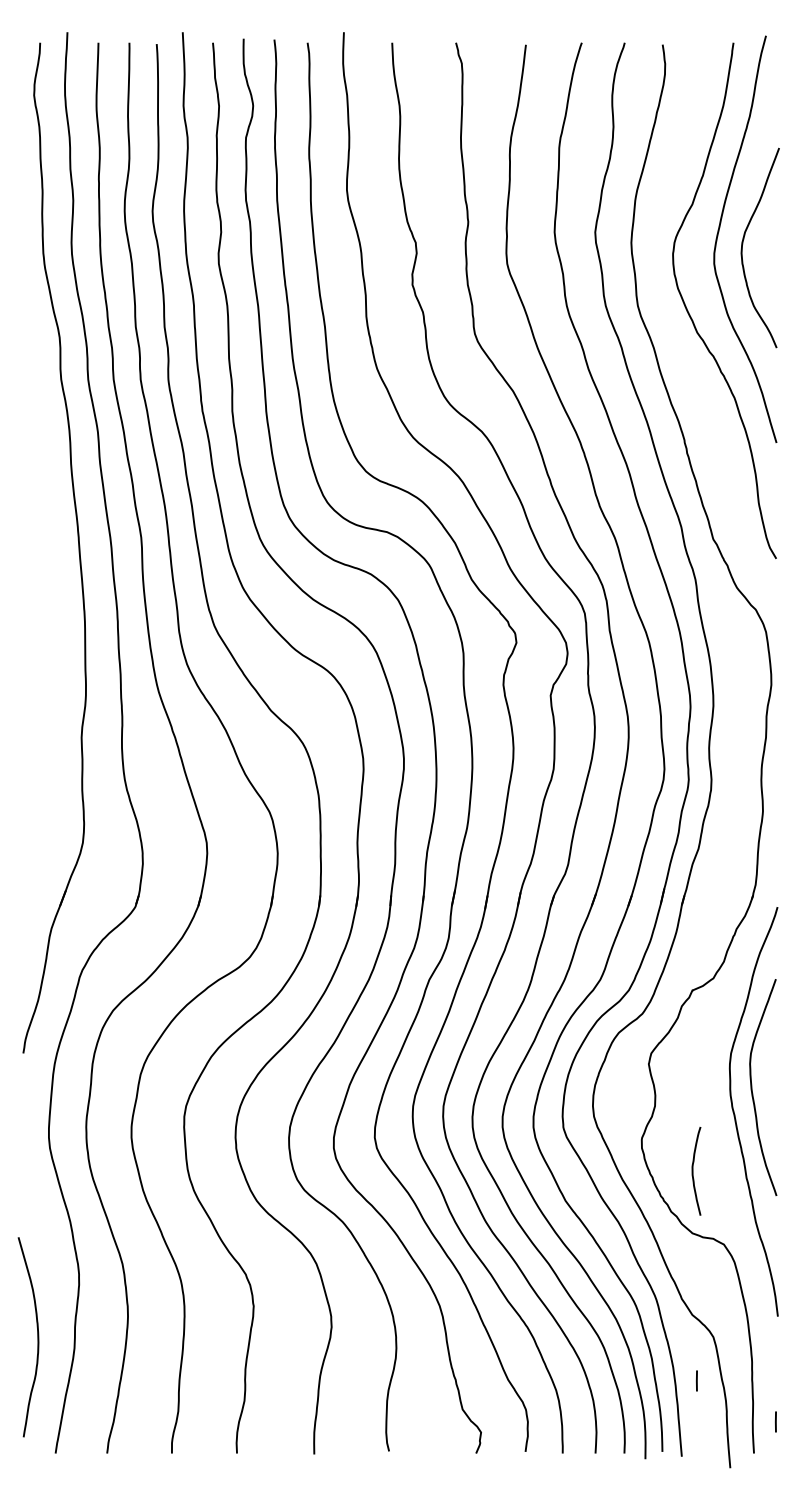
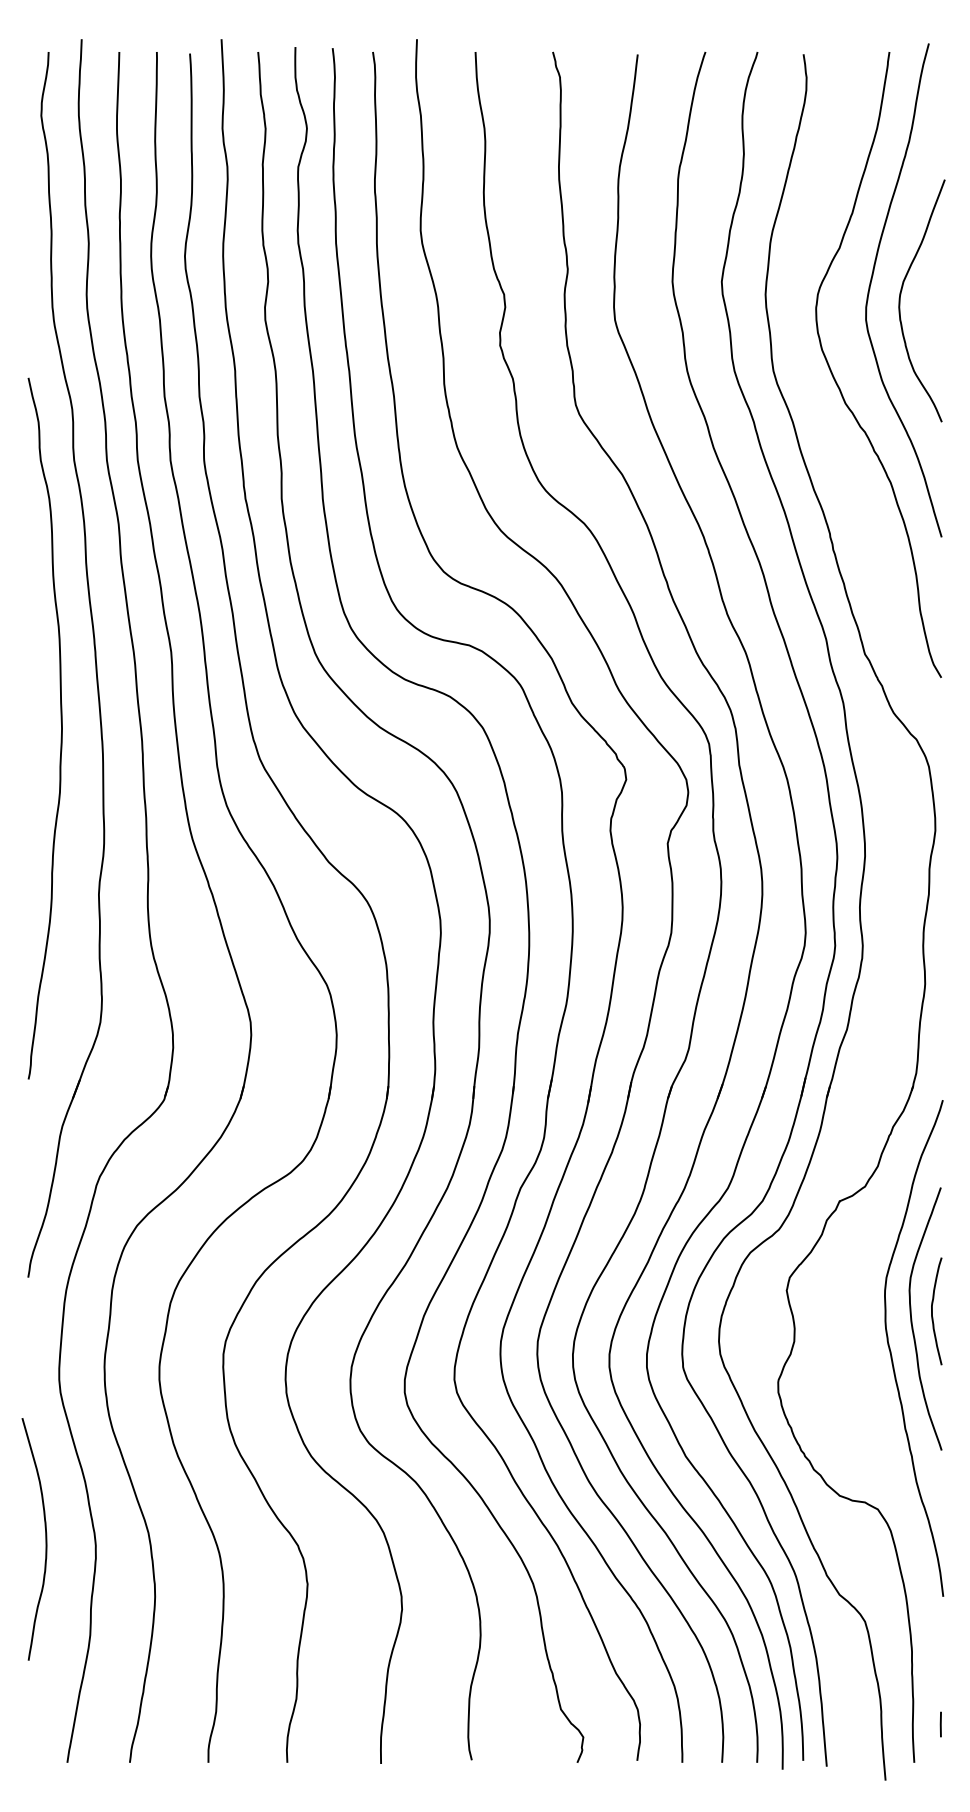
curve: (50, 600) -> (61, 728), added
curve: (693, 1171) -> (933, 1311), moved
curve: (37, 1337) -> (45, 1539), moved
line: (696, 1380) -> (844, 1674), removed

